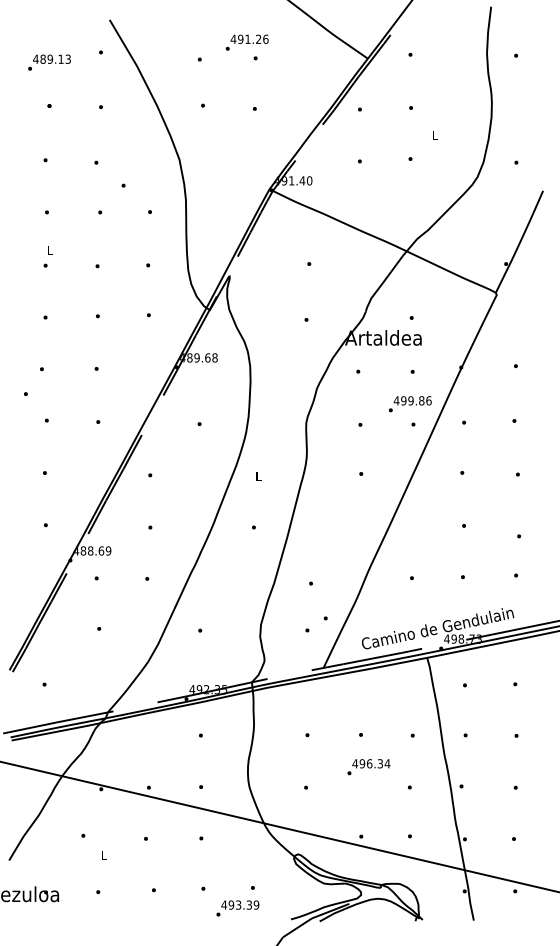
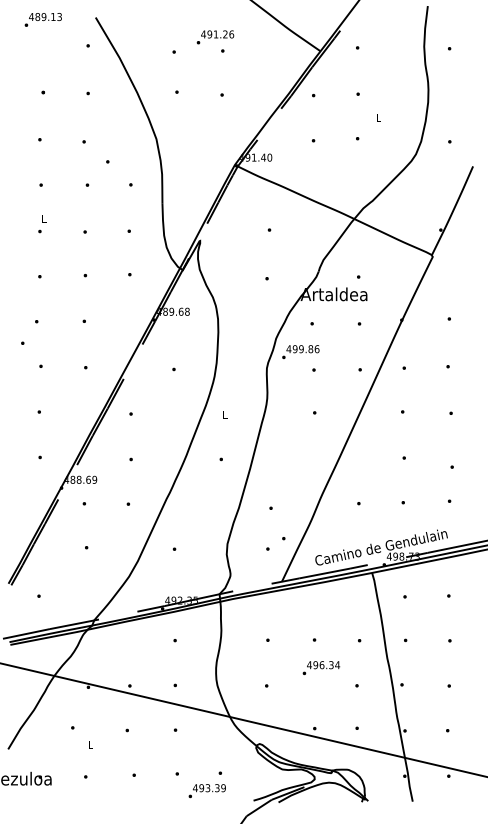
text: (49, 62) -> (43, 19), moved
text: (410, 404) -> (301, 352), moved

